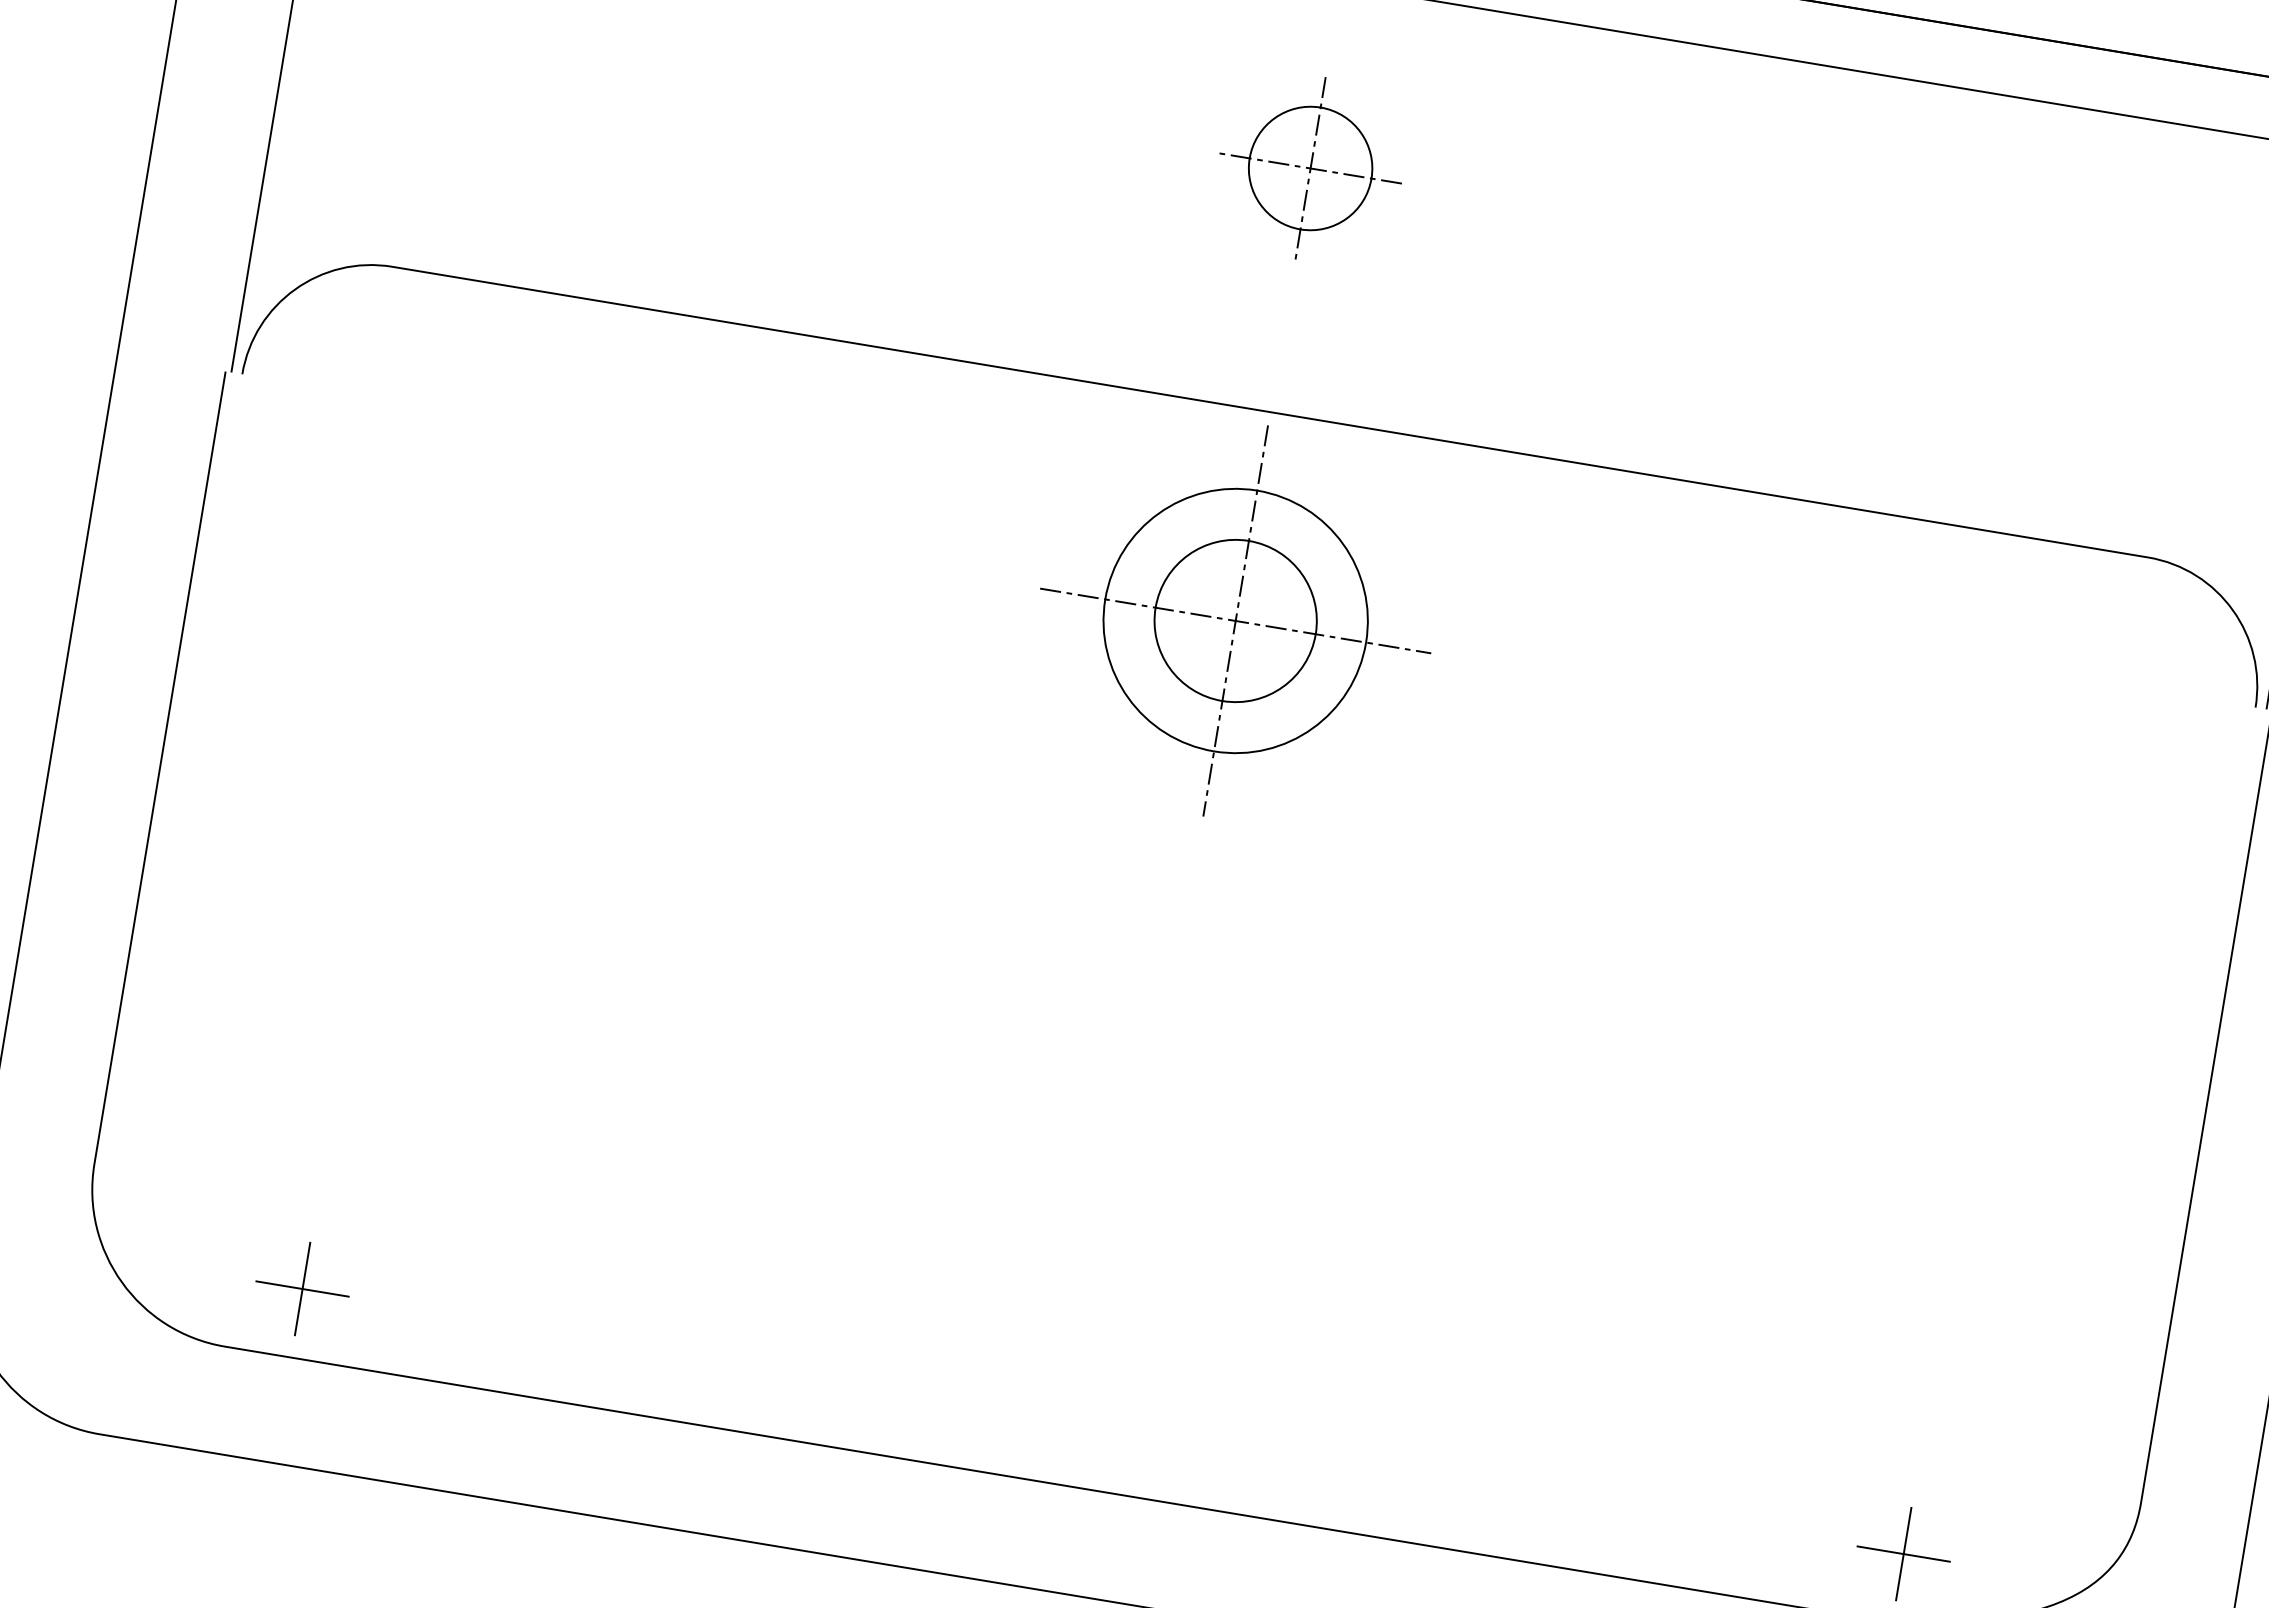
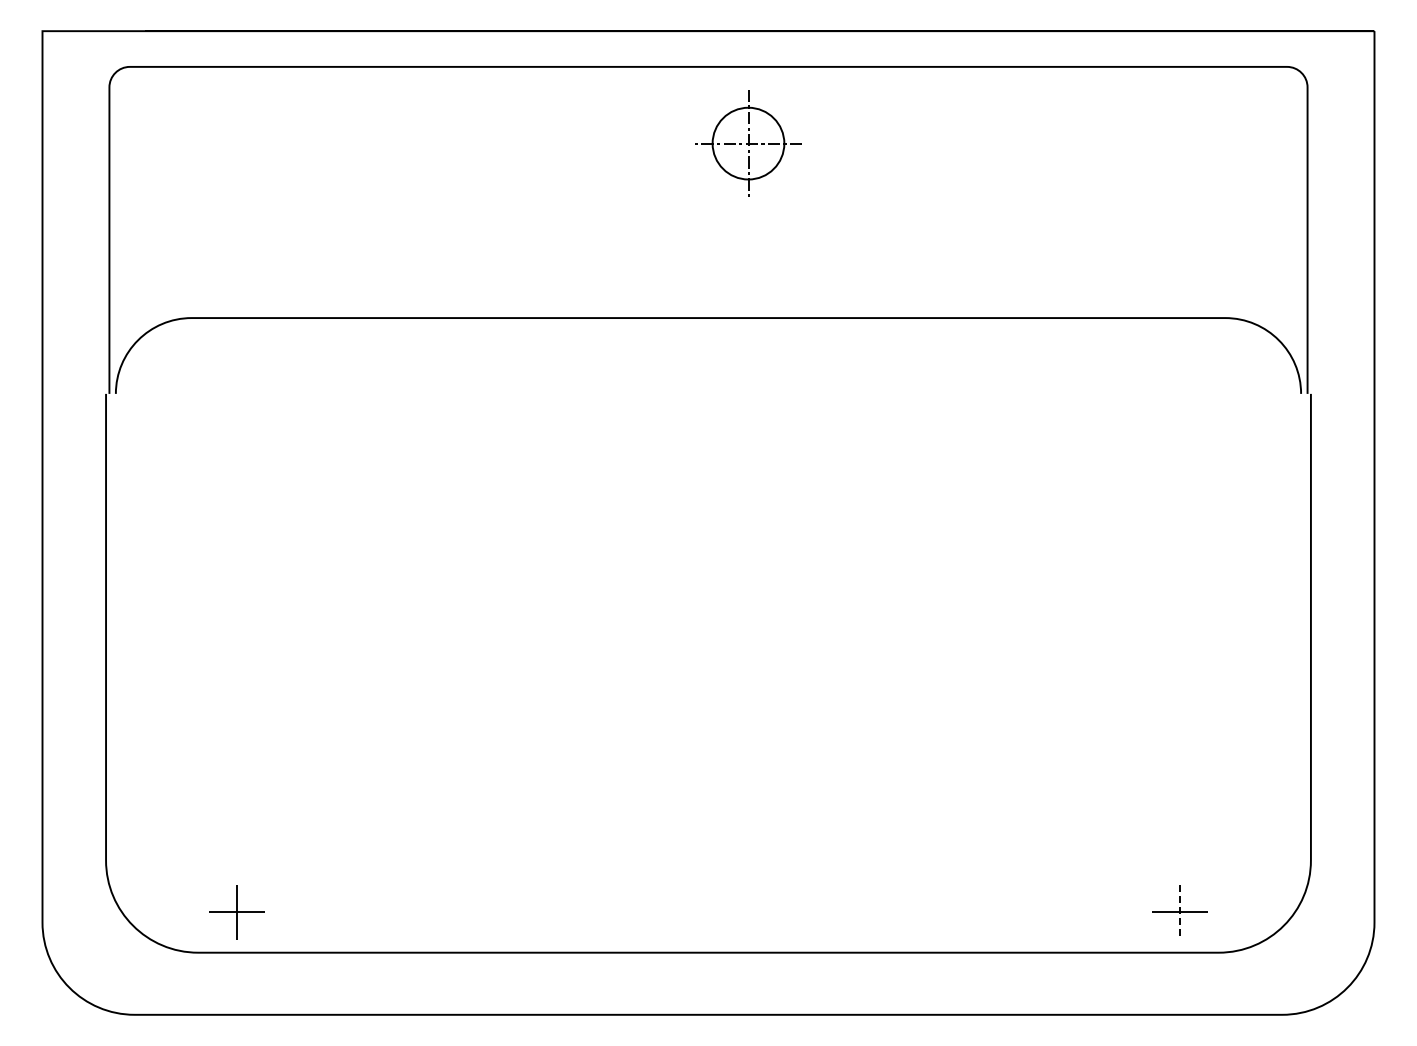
part: (1310, 168) -> (748, 143), moved
part: (1235, 620) -> (708, 440), removed
line: (1903, 1554) -> (1179, 912), solid -> dashed

